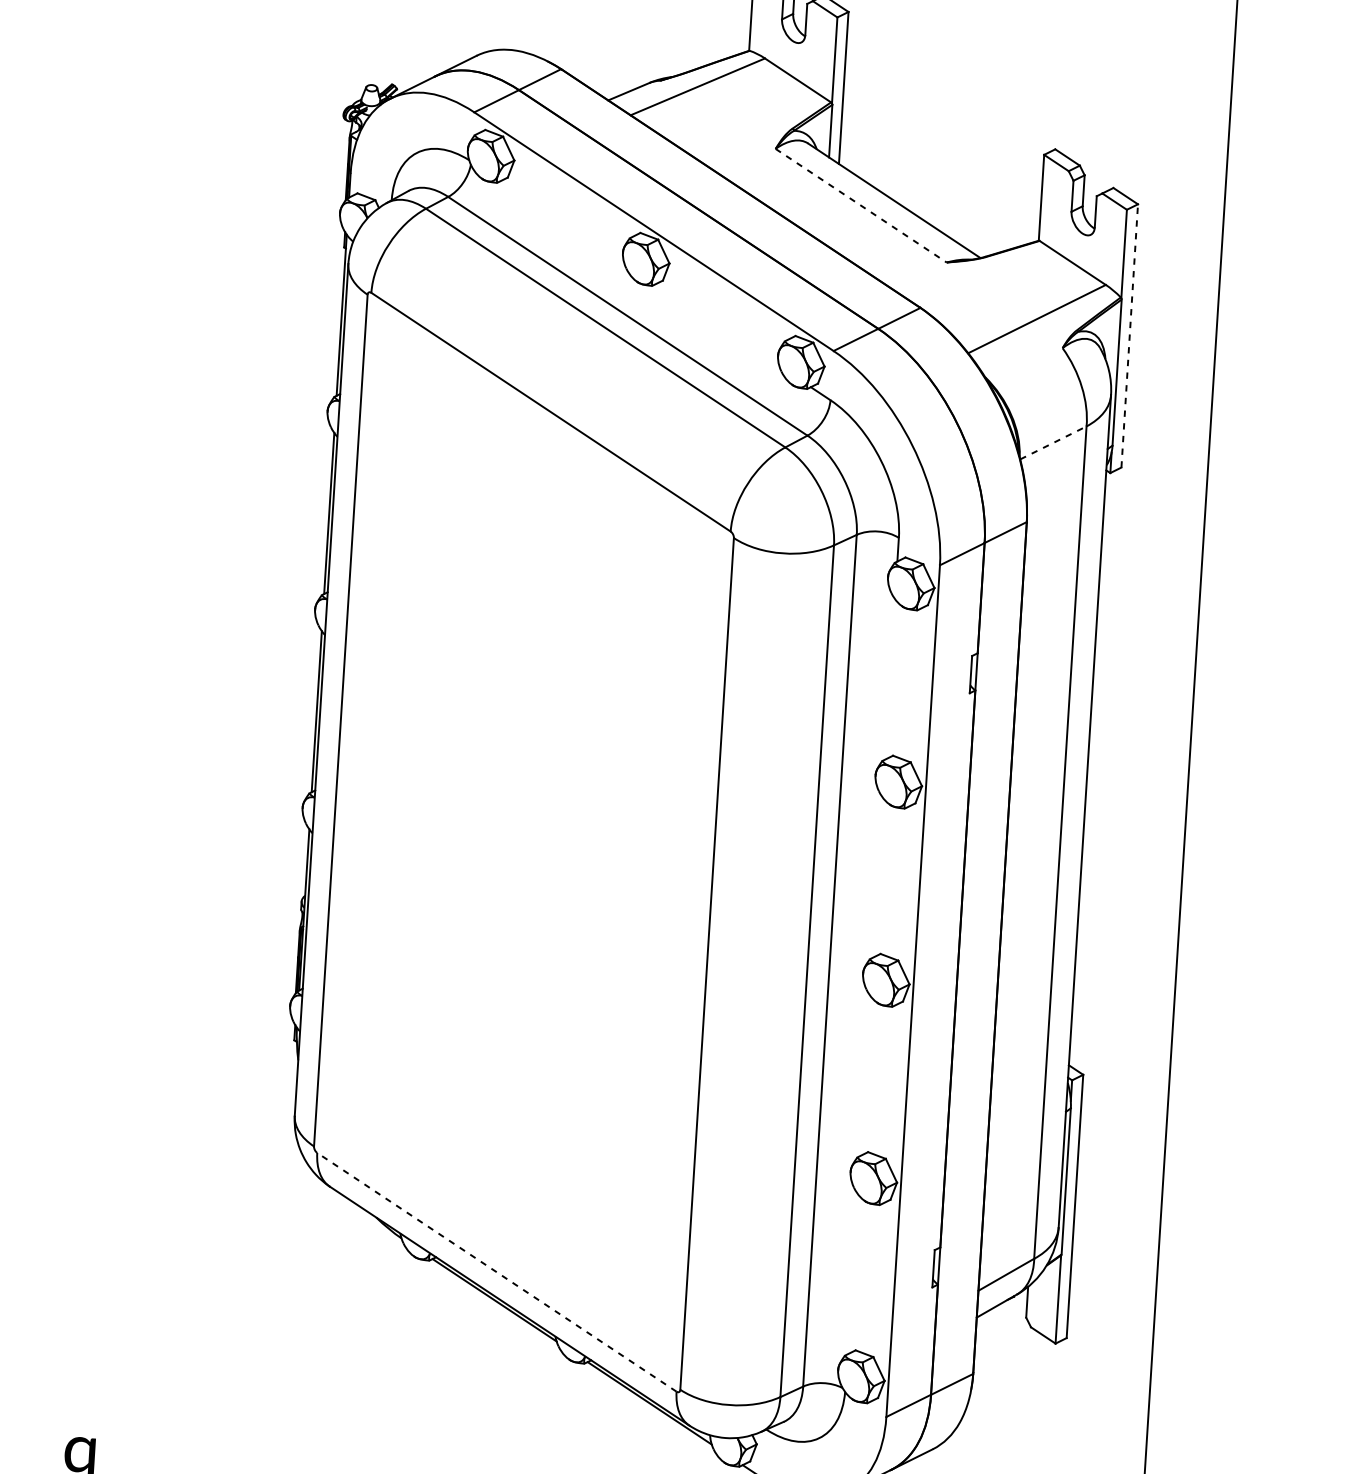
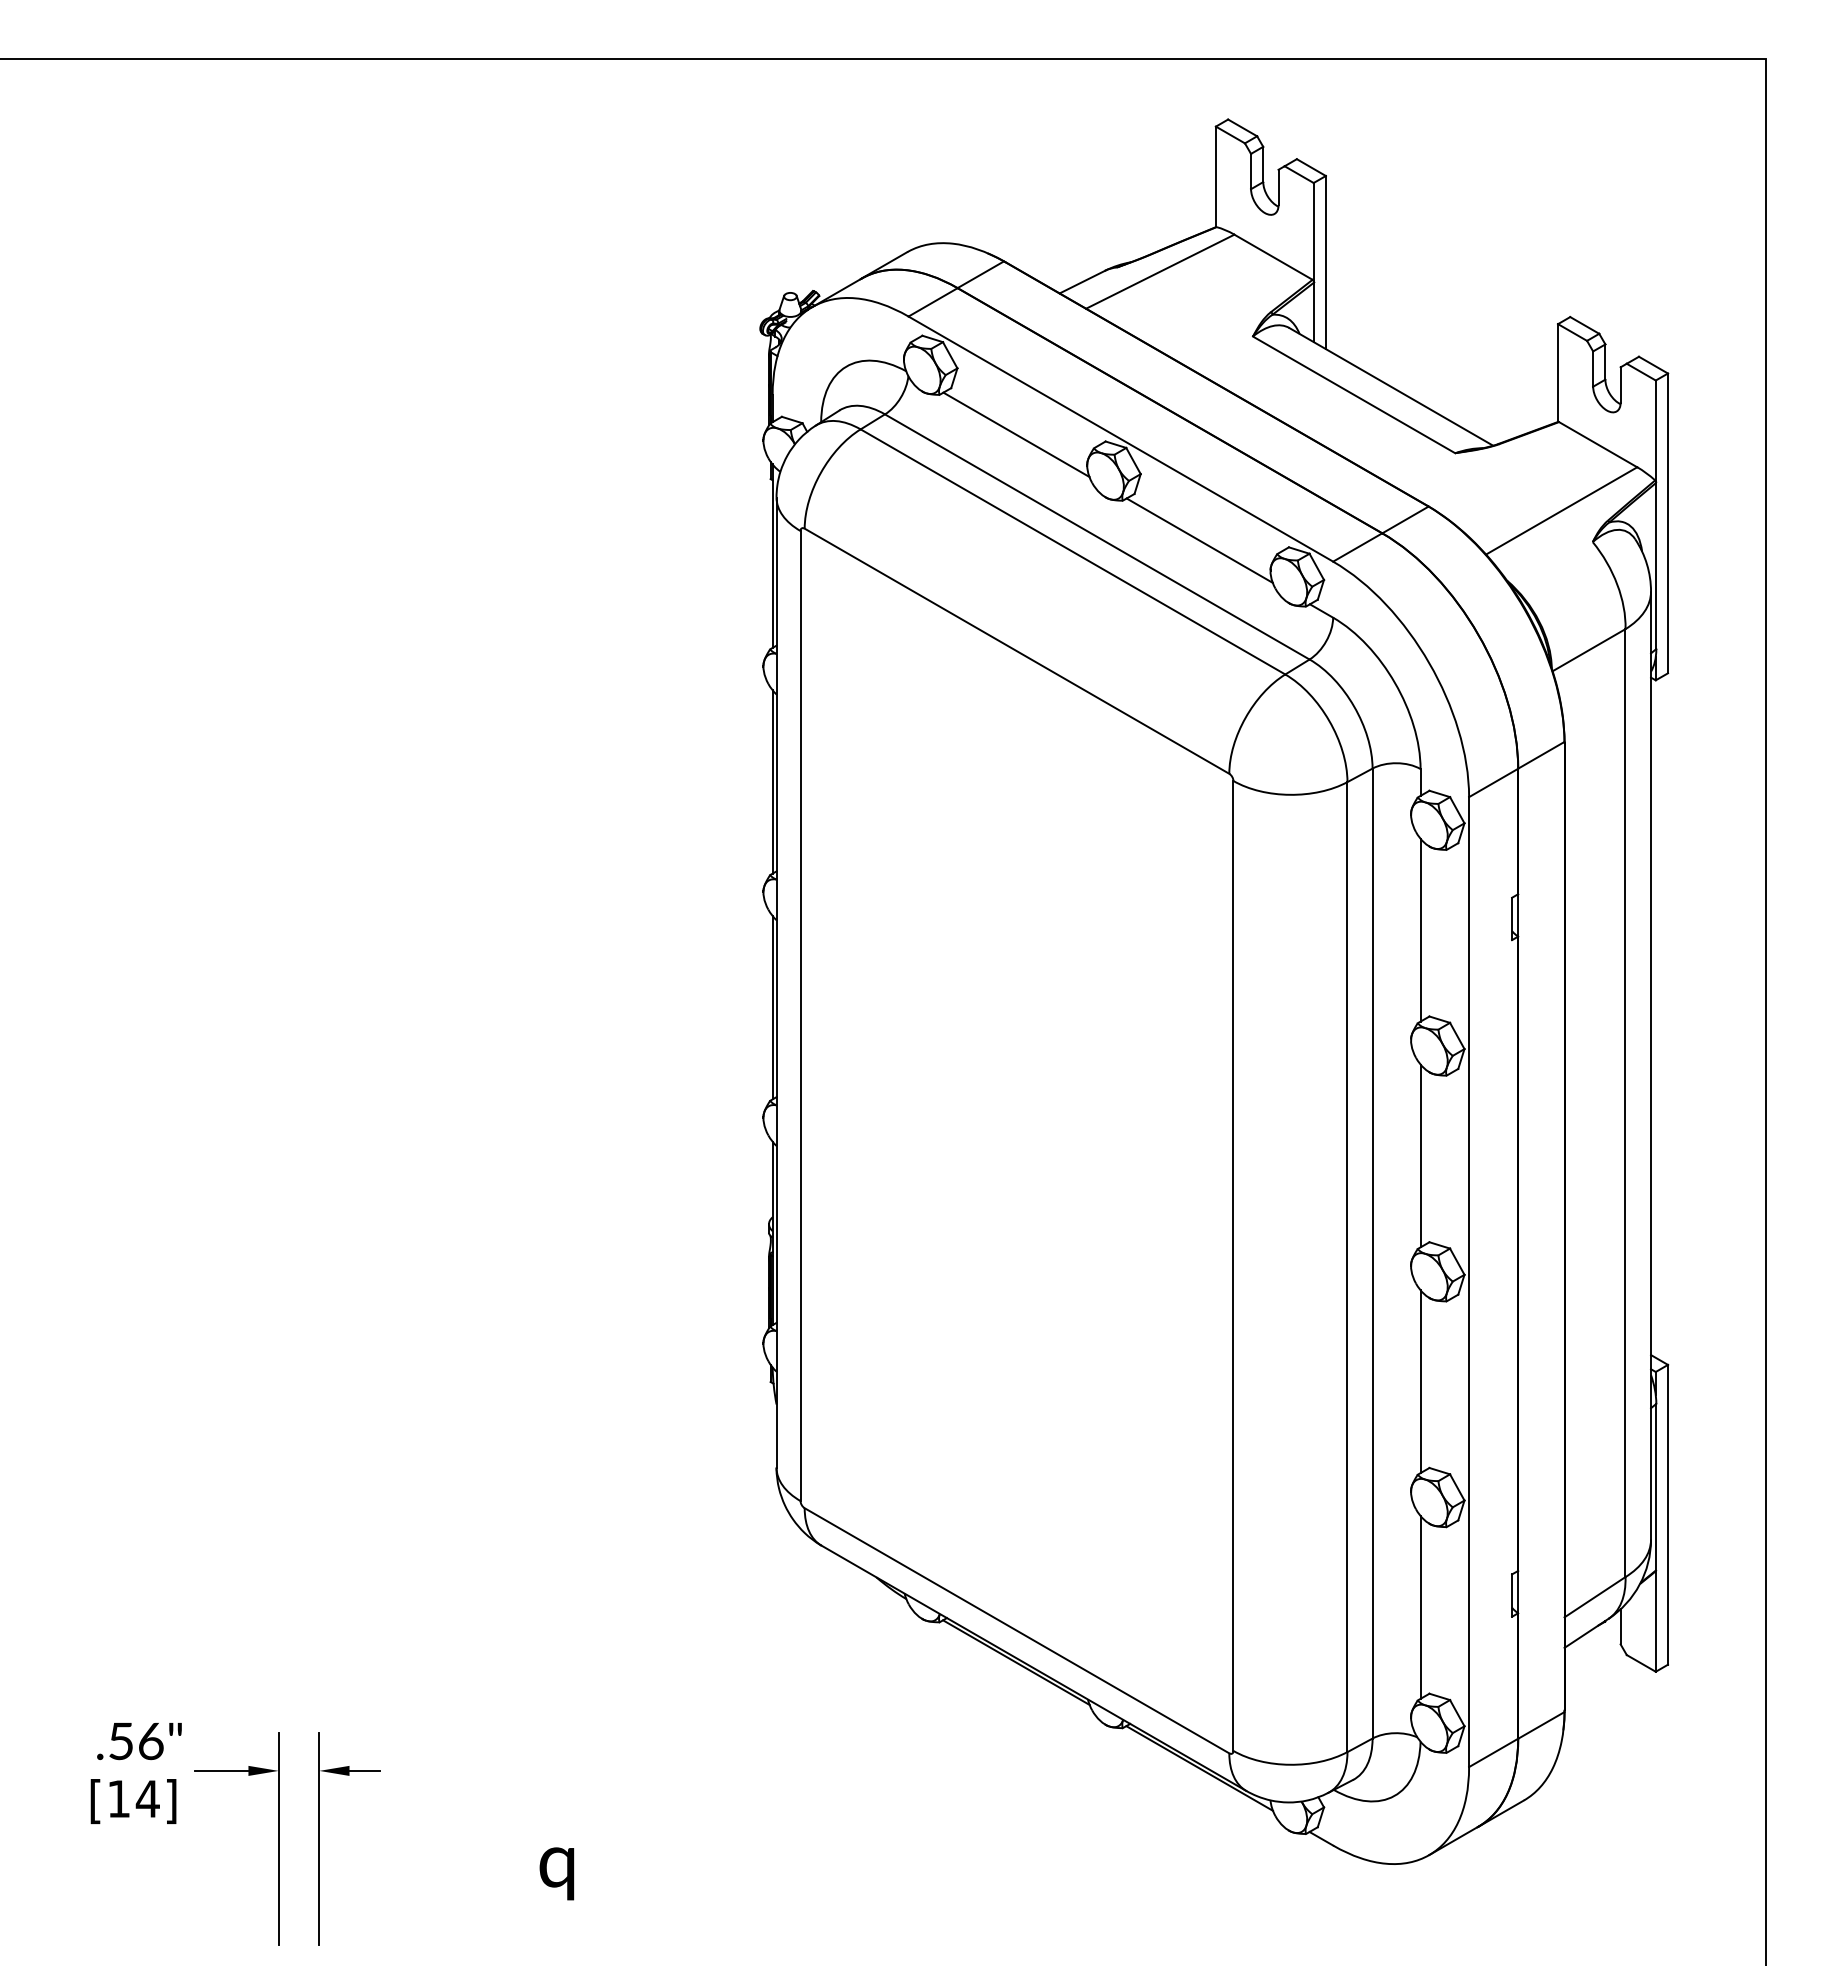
line: (861, 205) -> (1354, 394), dashed -> solid
line: (562, 221) -> (1016, 434), added
line: (717, 325) -> (1199, 540), added
line: (1130, 336) -> (1668, 523), dashed -> solid
line: (1053, 442) -> (1589, 649), dashed -> solid
line: (889, 678) -> (1420, 929), added
line: (877, 877) -> (1420, 1155), added
line: (865, 1075) -> (1420, 1381), added
line: (496, 1272) -> (1016, 1630), dashed -> solid
line: (852, 1274) -> (1420, 1607), added

